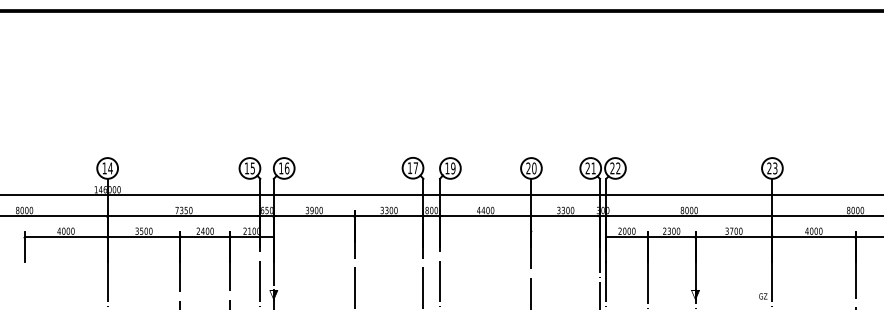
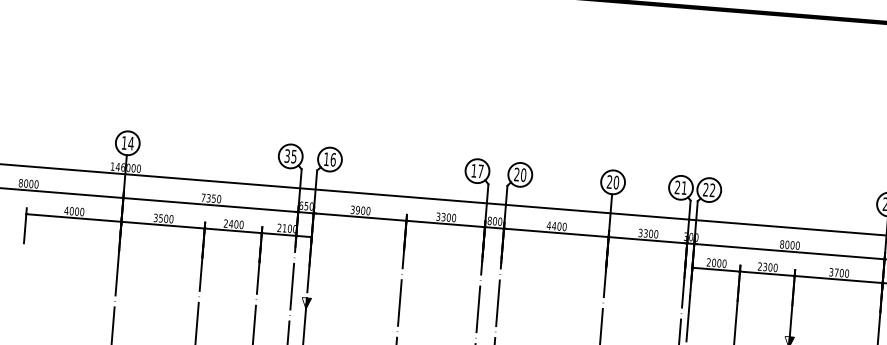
text: (246, 168) -> (286, 156), 15 -> 35
text: (450, 168) -> (520, 174), 19 -> 20

